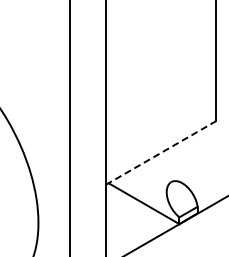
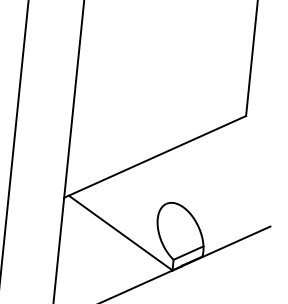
line: (161, 152) -> (155, 156), dashed -> solid

